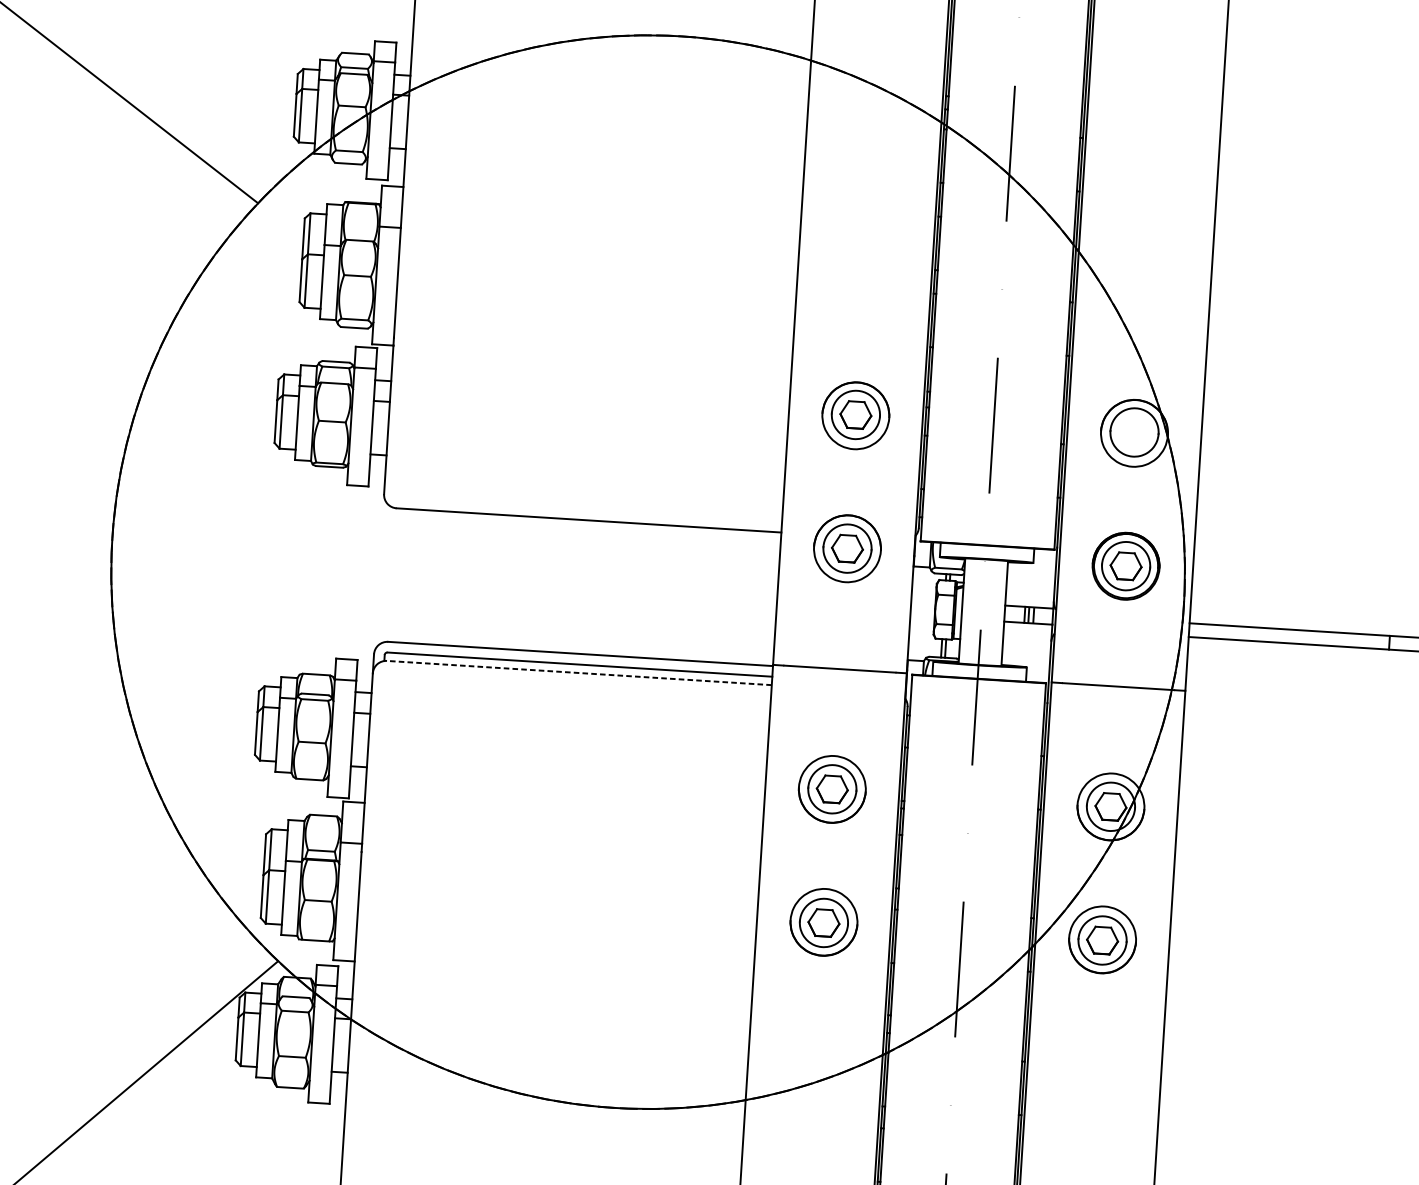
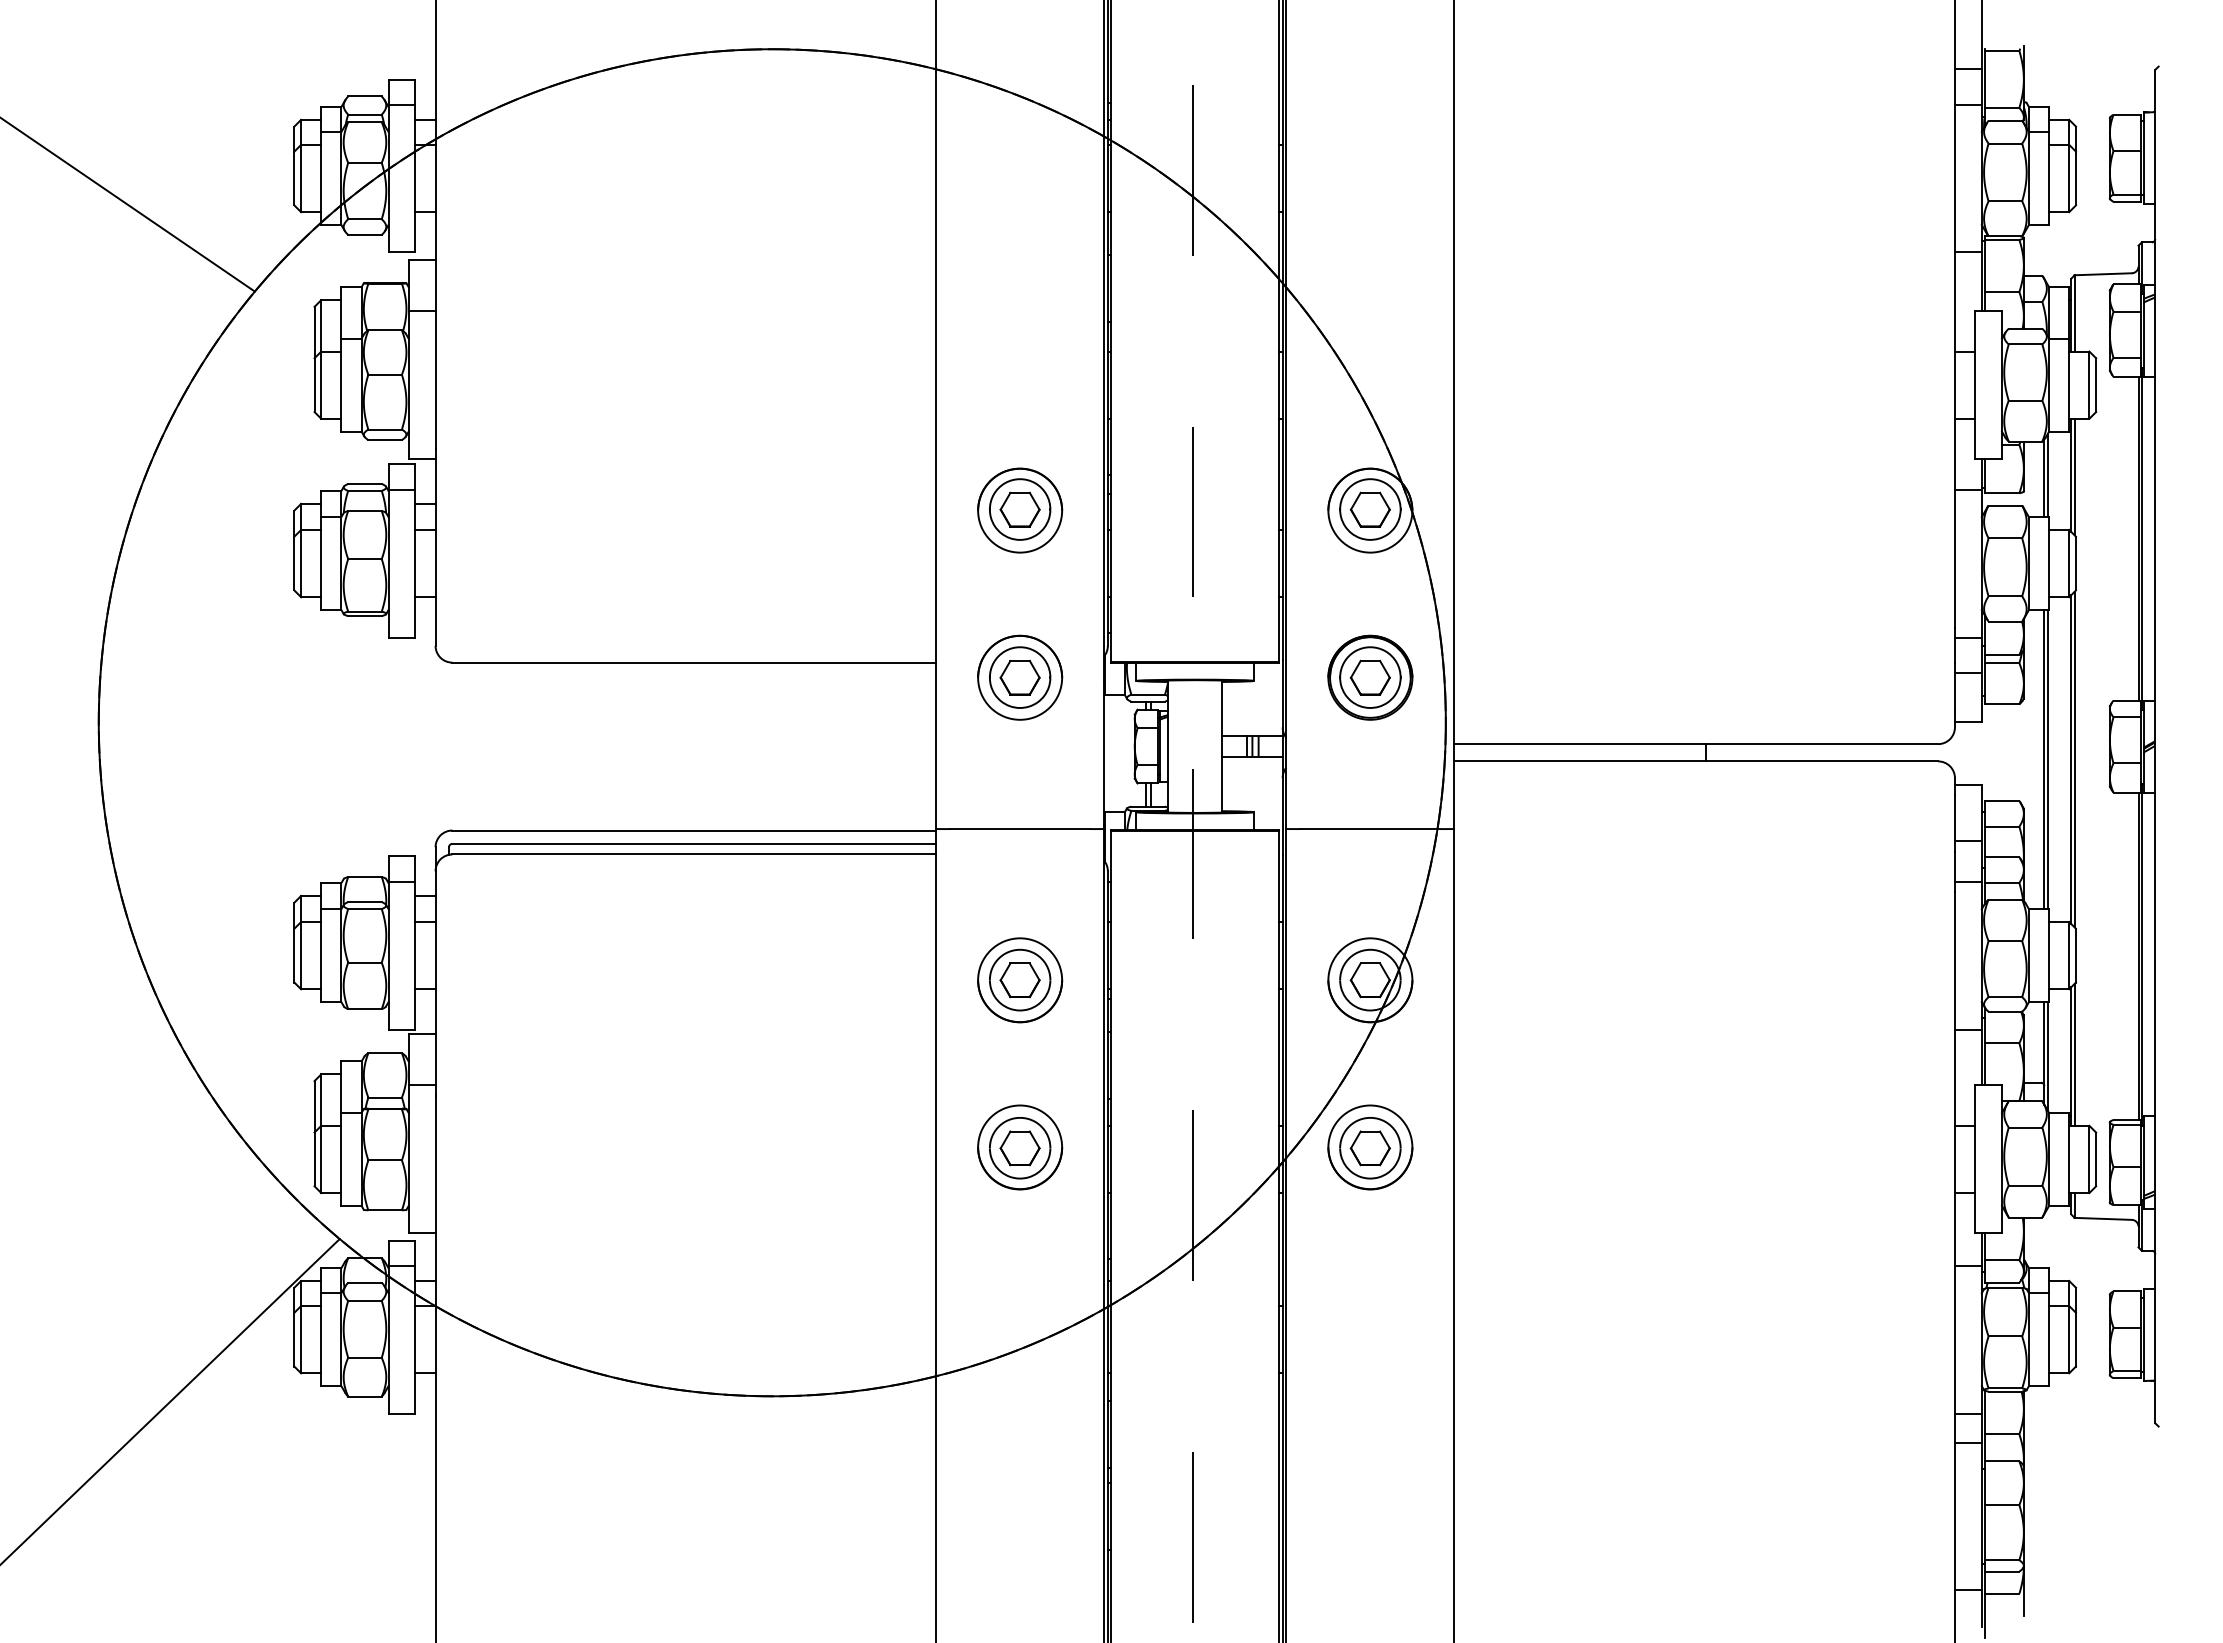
part: (1133, 432) -> (1369, 509), added
line: (579, 673) -> (694, 854), dashed -> solid

